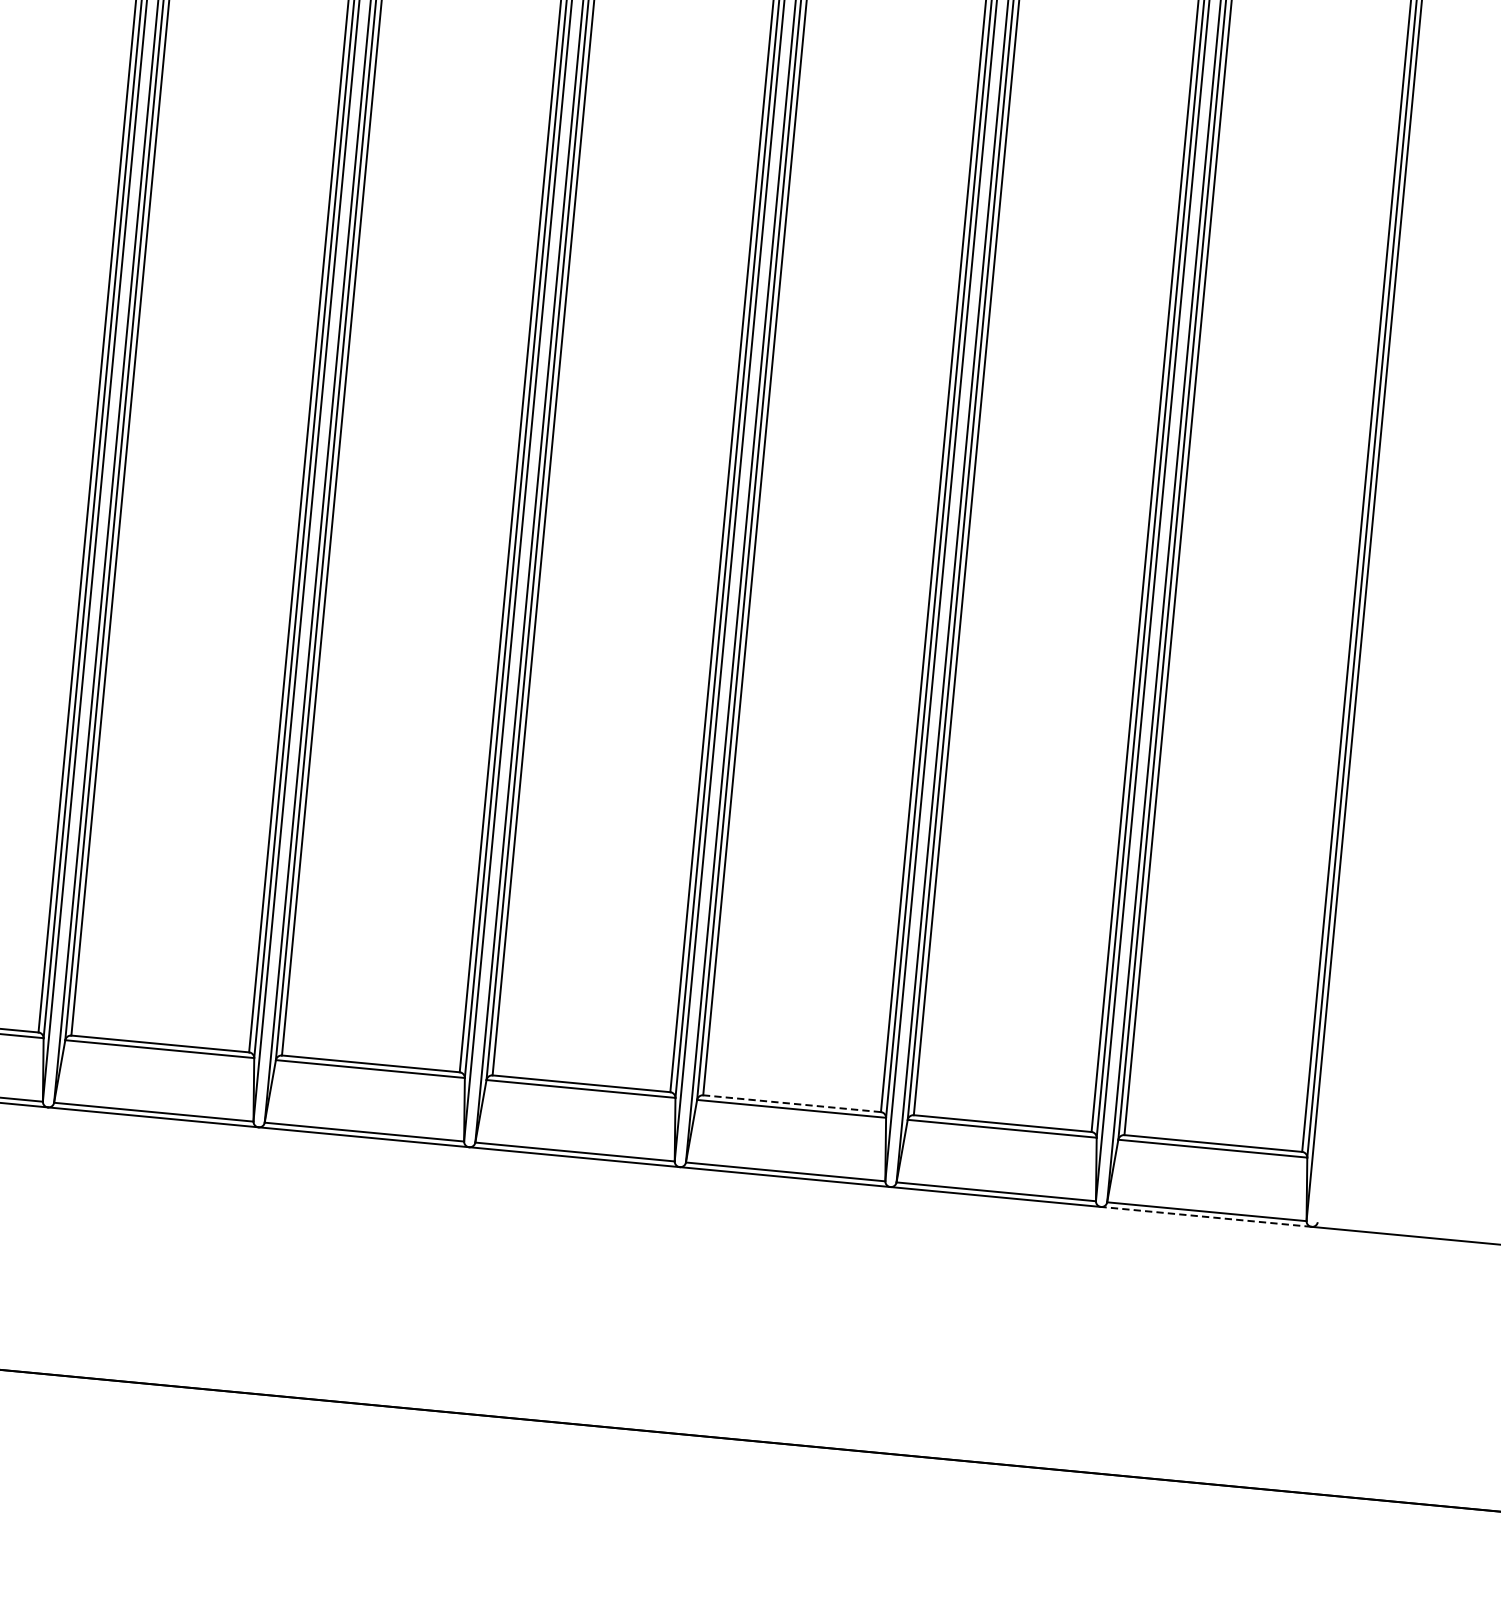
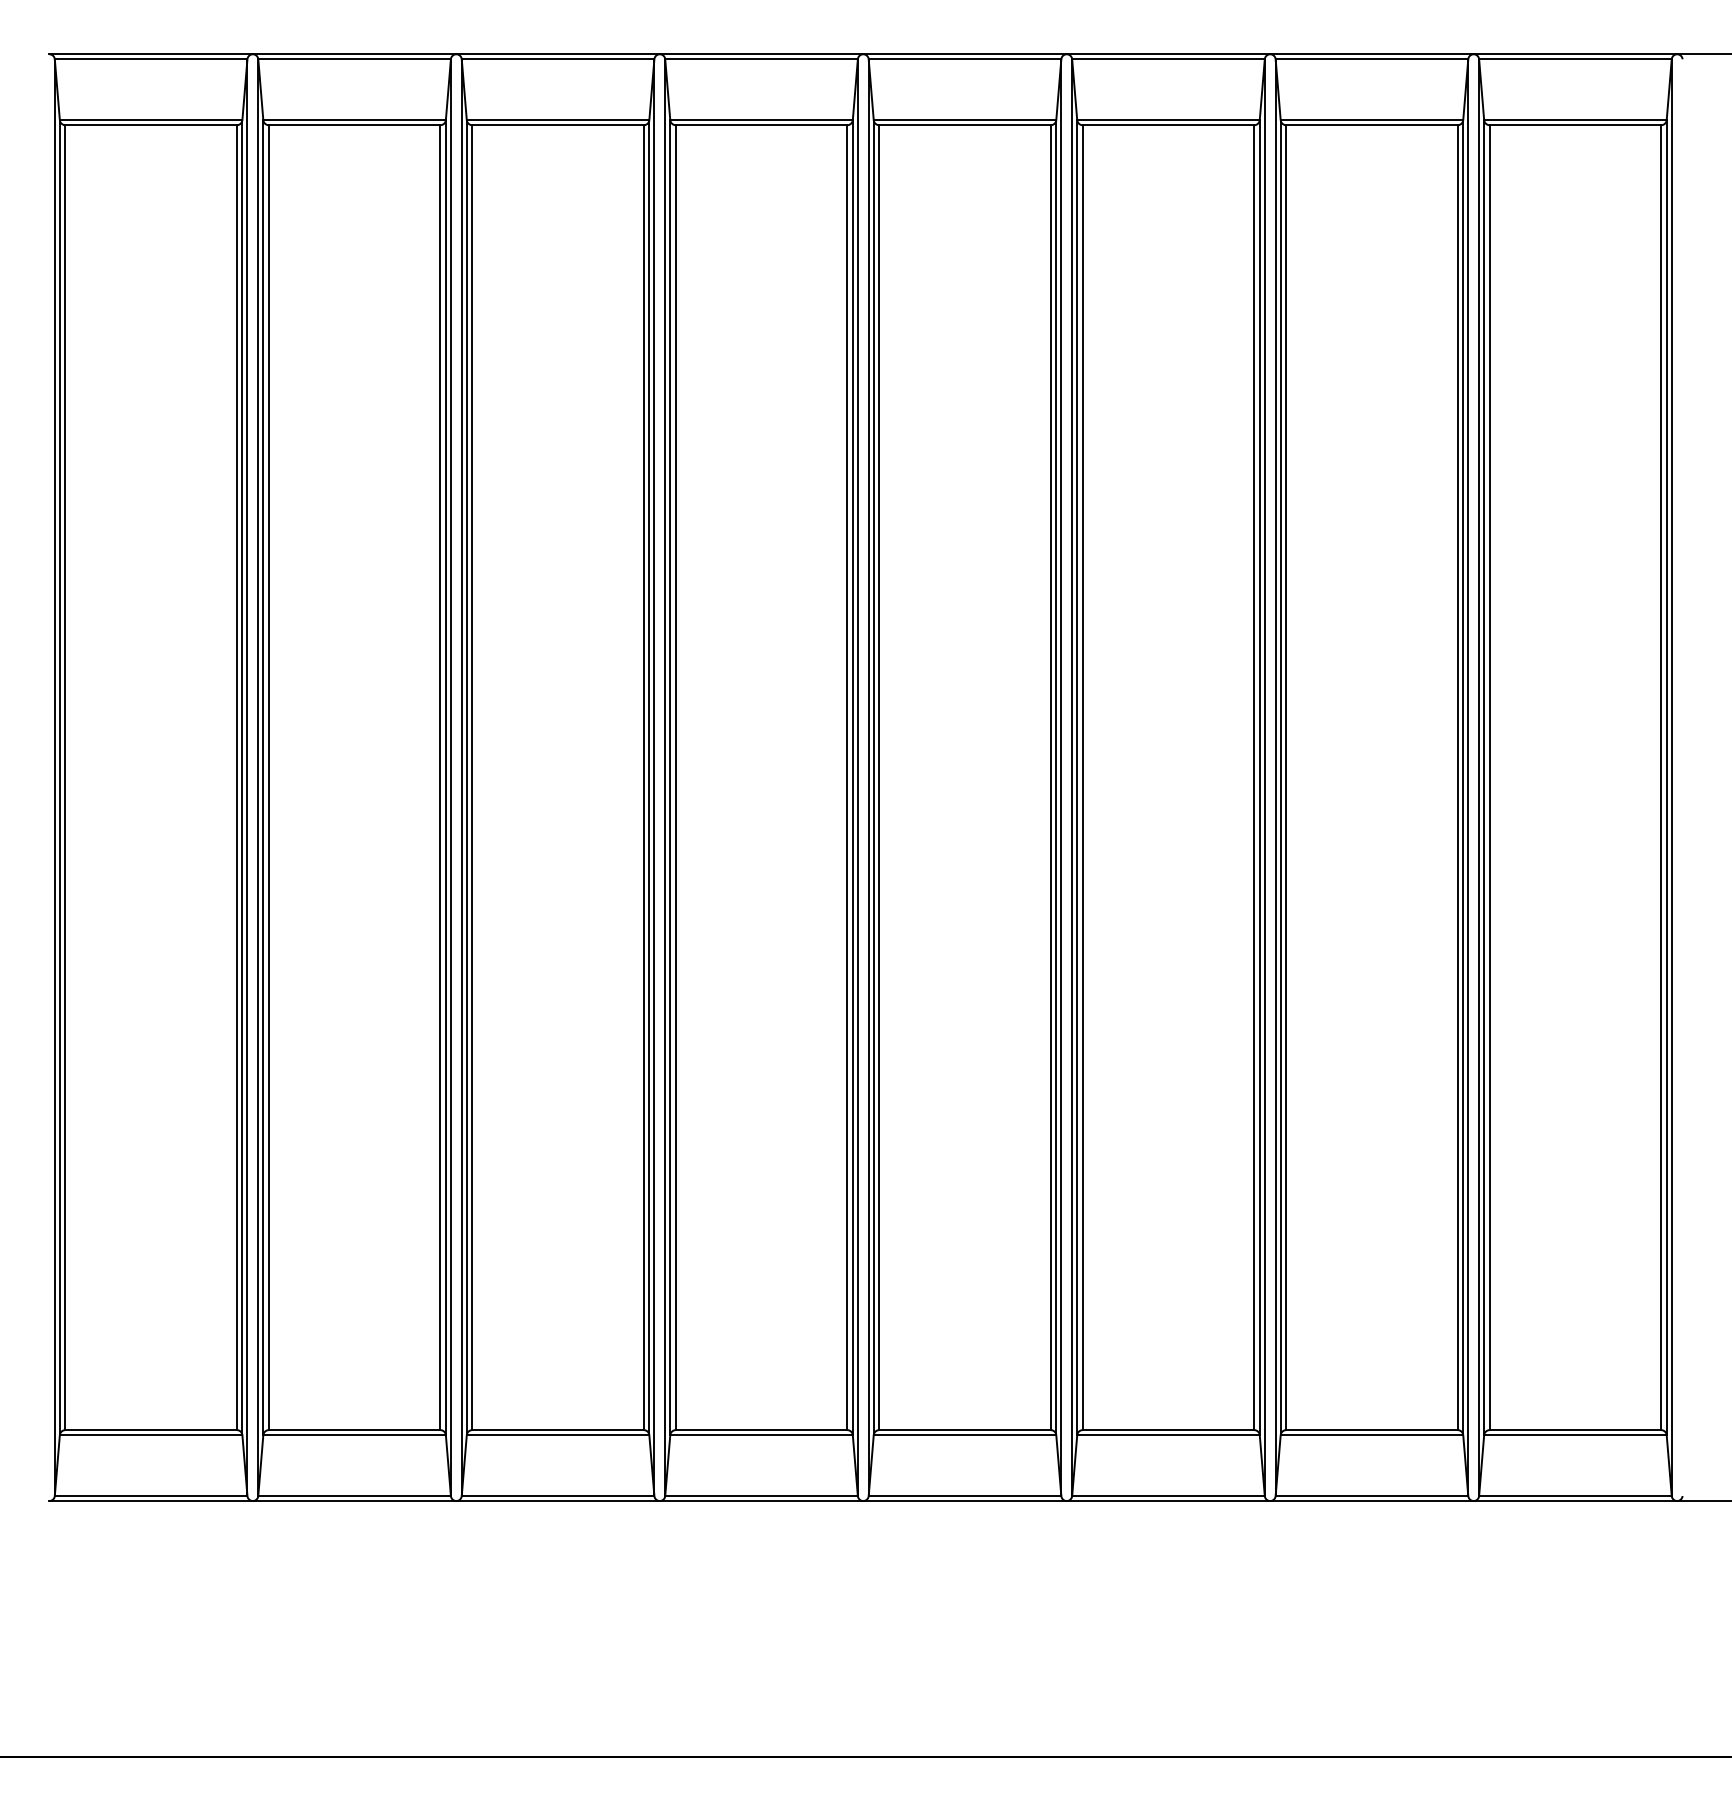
line: (792, 1104) -> (1168, 1430), dashed -> solid
line: (1206, 1217) -> (1575, 1501), dashed -> solid

